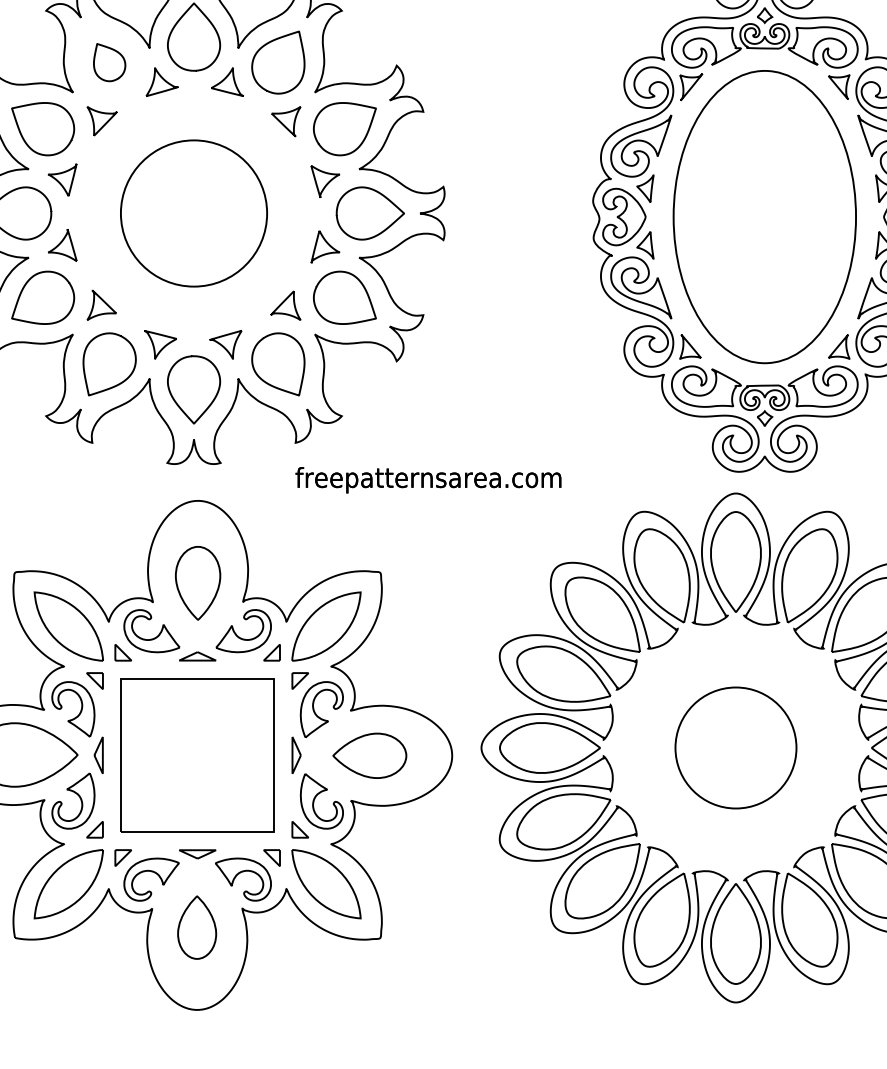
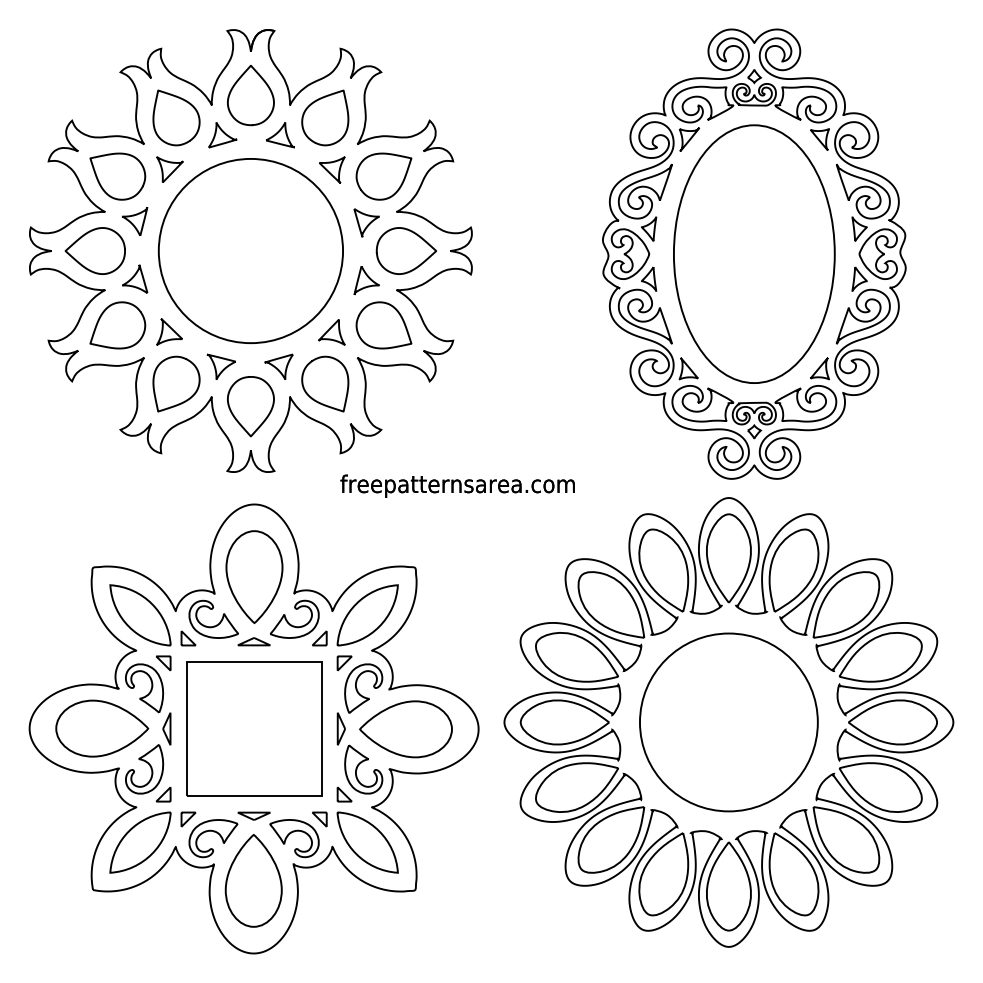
part: (109, 62) -> (176, 117), size x1.67
circle: (193, 212) -> (250, 250), size x1.43
part: (198, 583) -> (254, 577), size x1.43
circle: (735, 748) -> (728, 722), size x1.67
part: (369, 755) -> (405, 729), size x1.43
part: (196, 927) -> (253, 880), size x1.67

